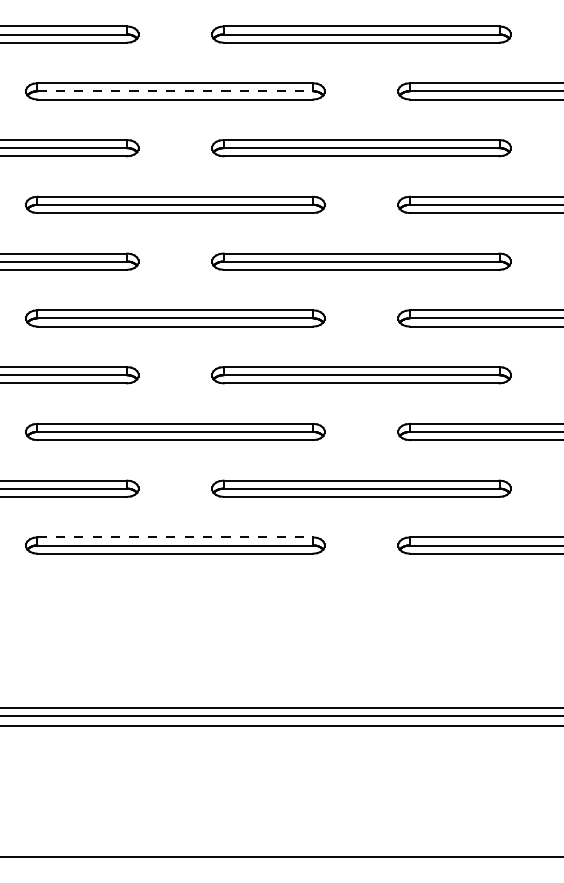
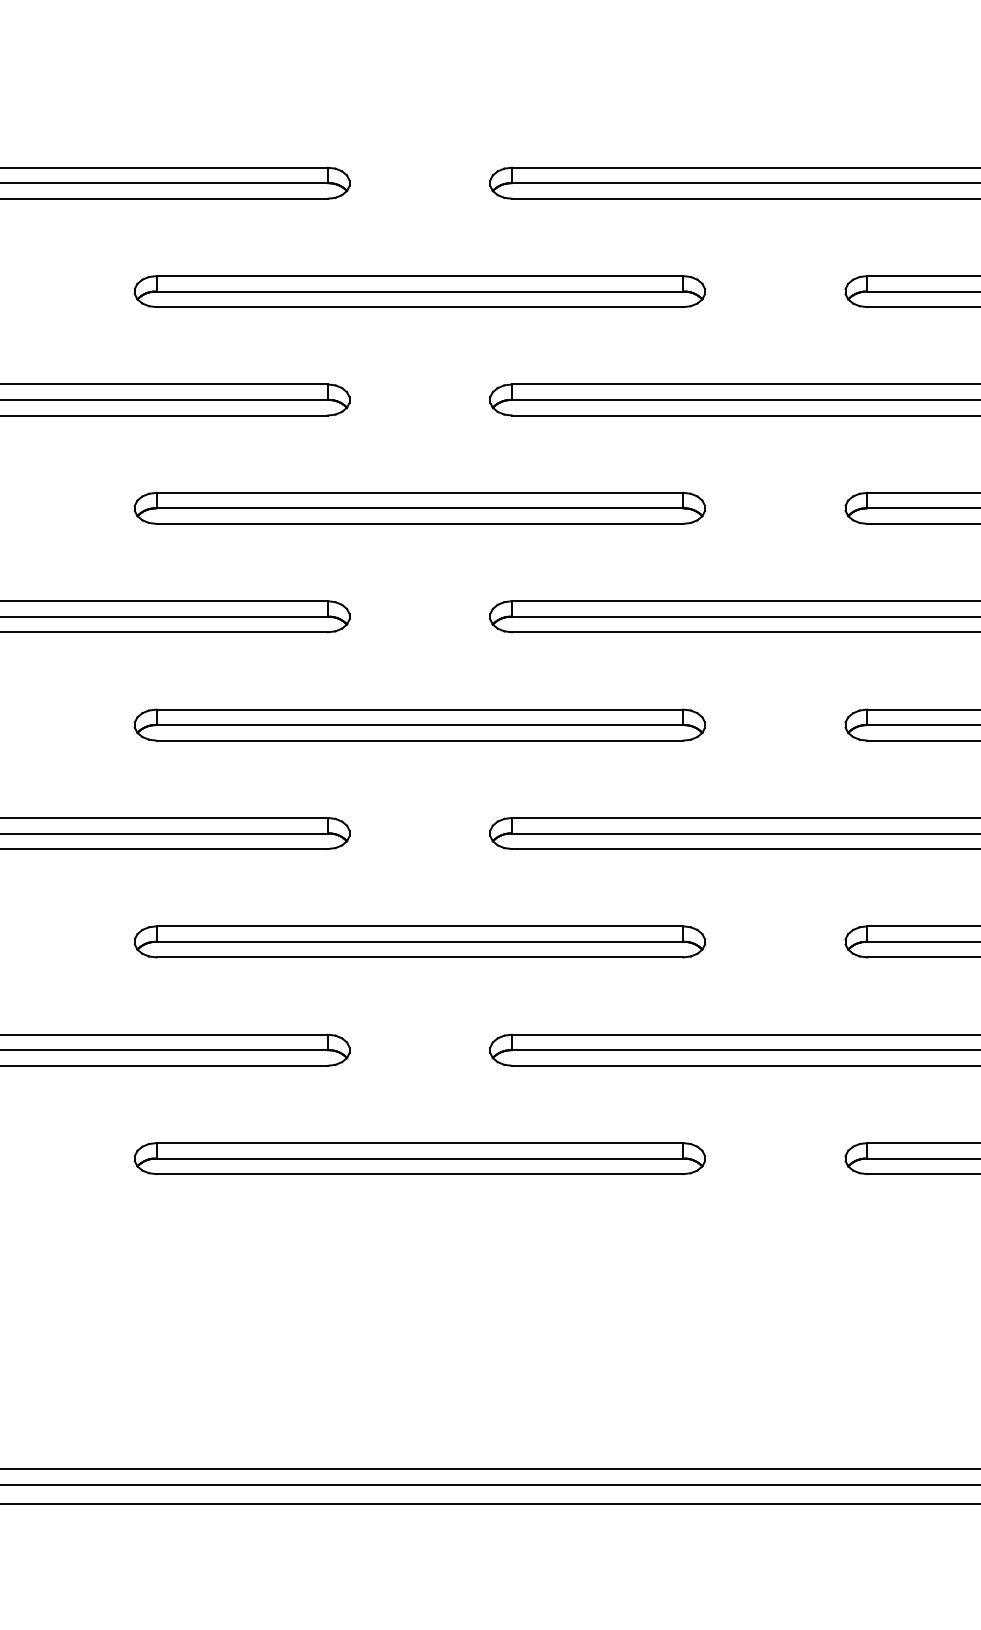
line: (175, 91) -> (420, 291), dashed -> solid
line: (175, 537) -> (420, 1143), dashed -> solid

